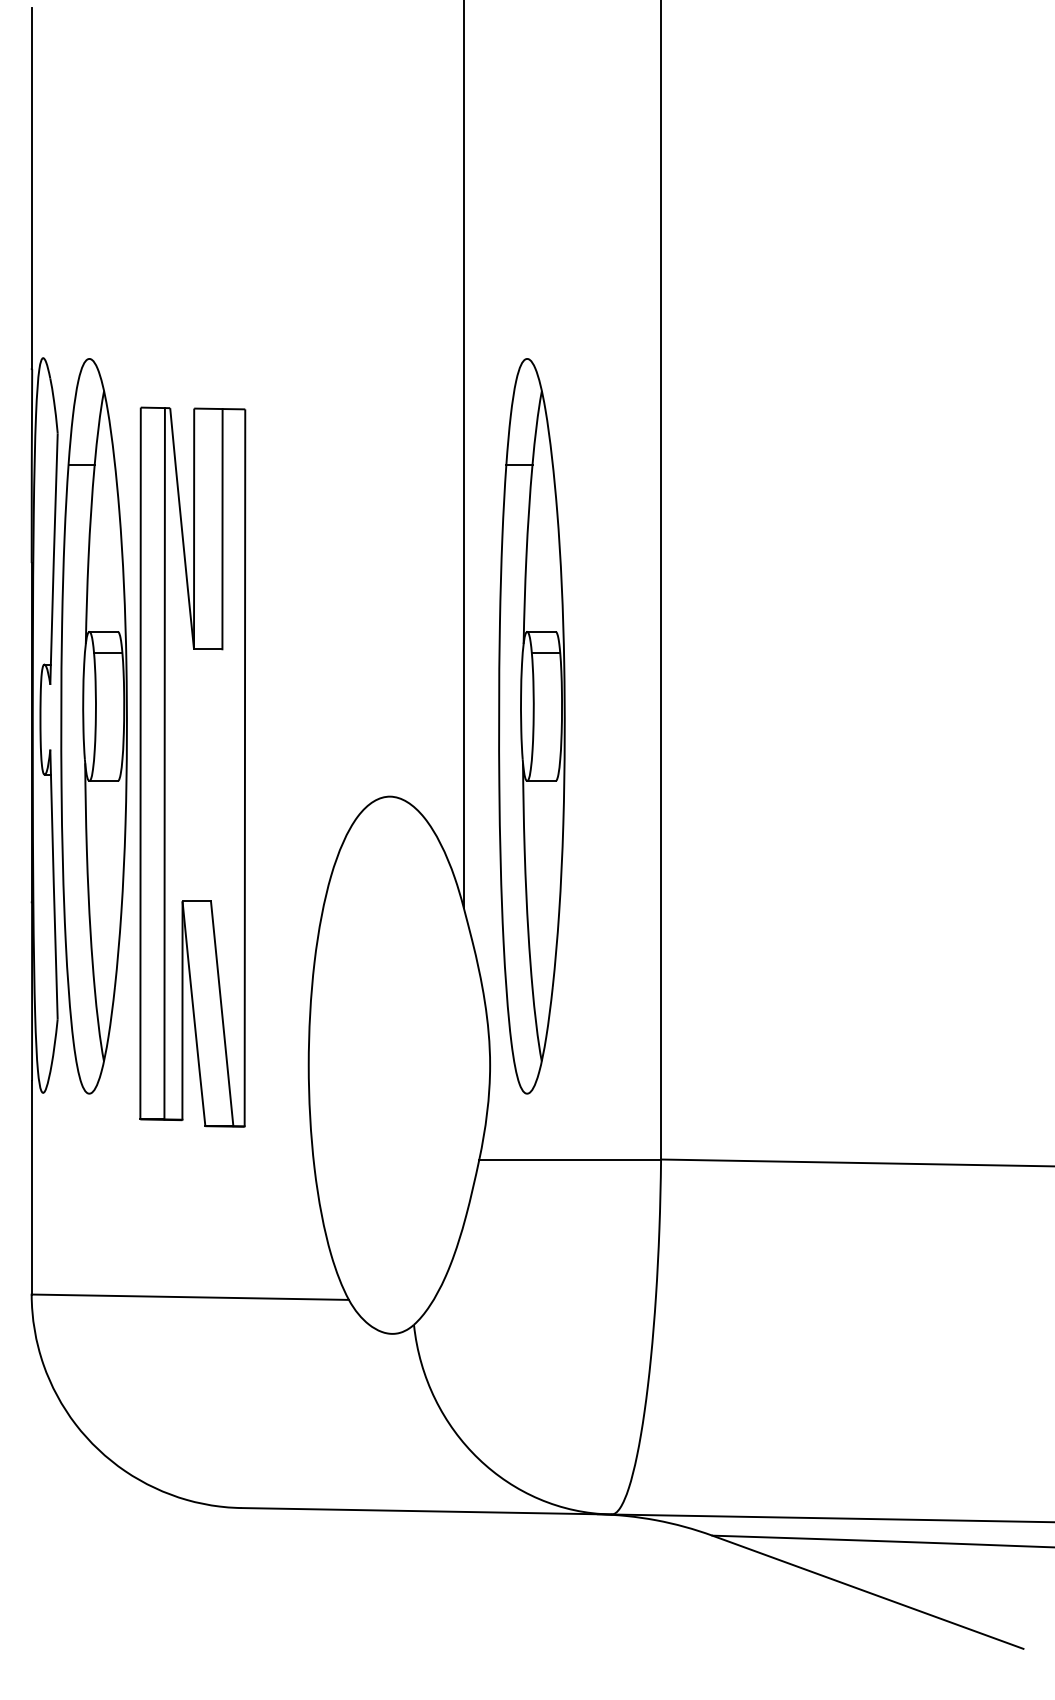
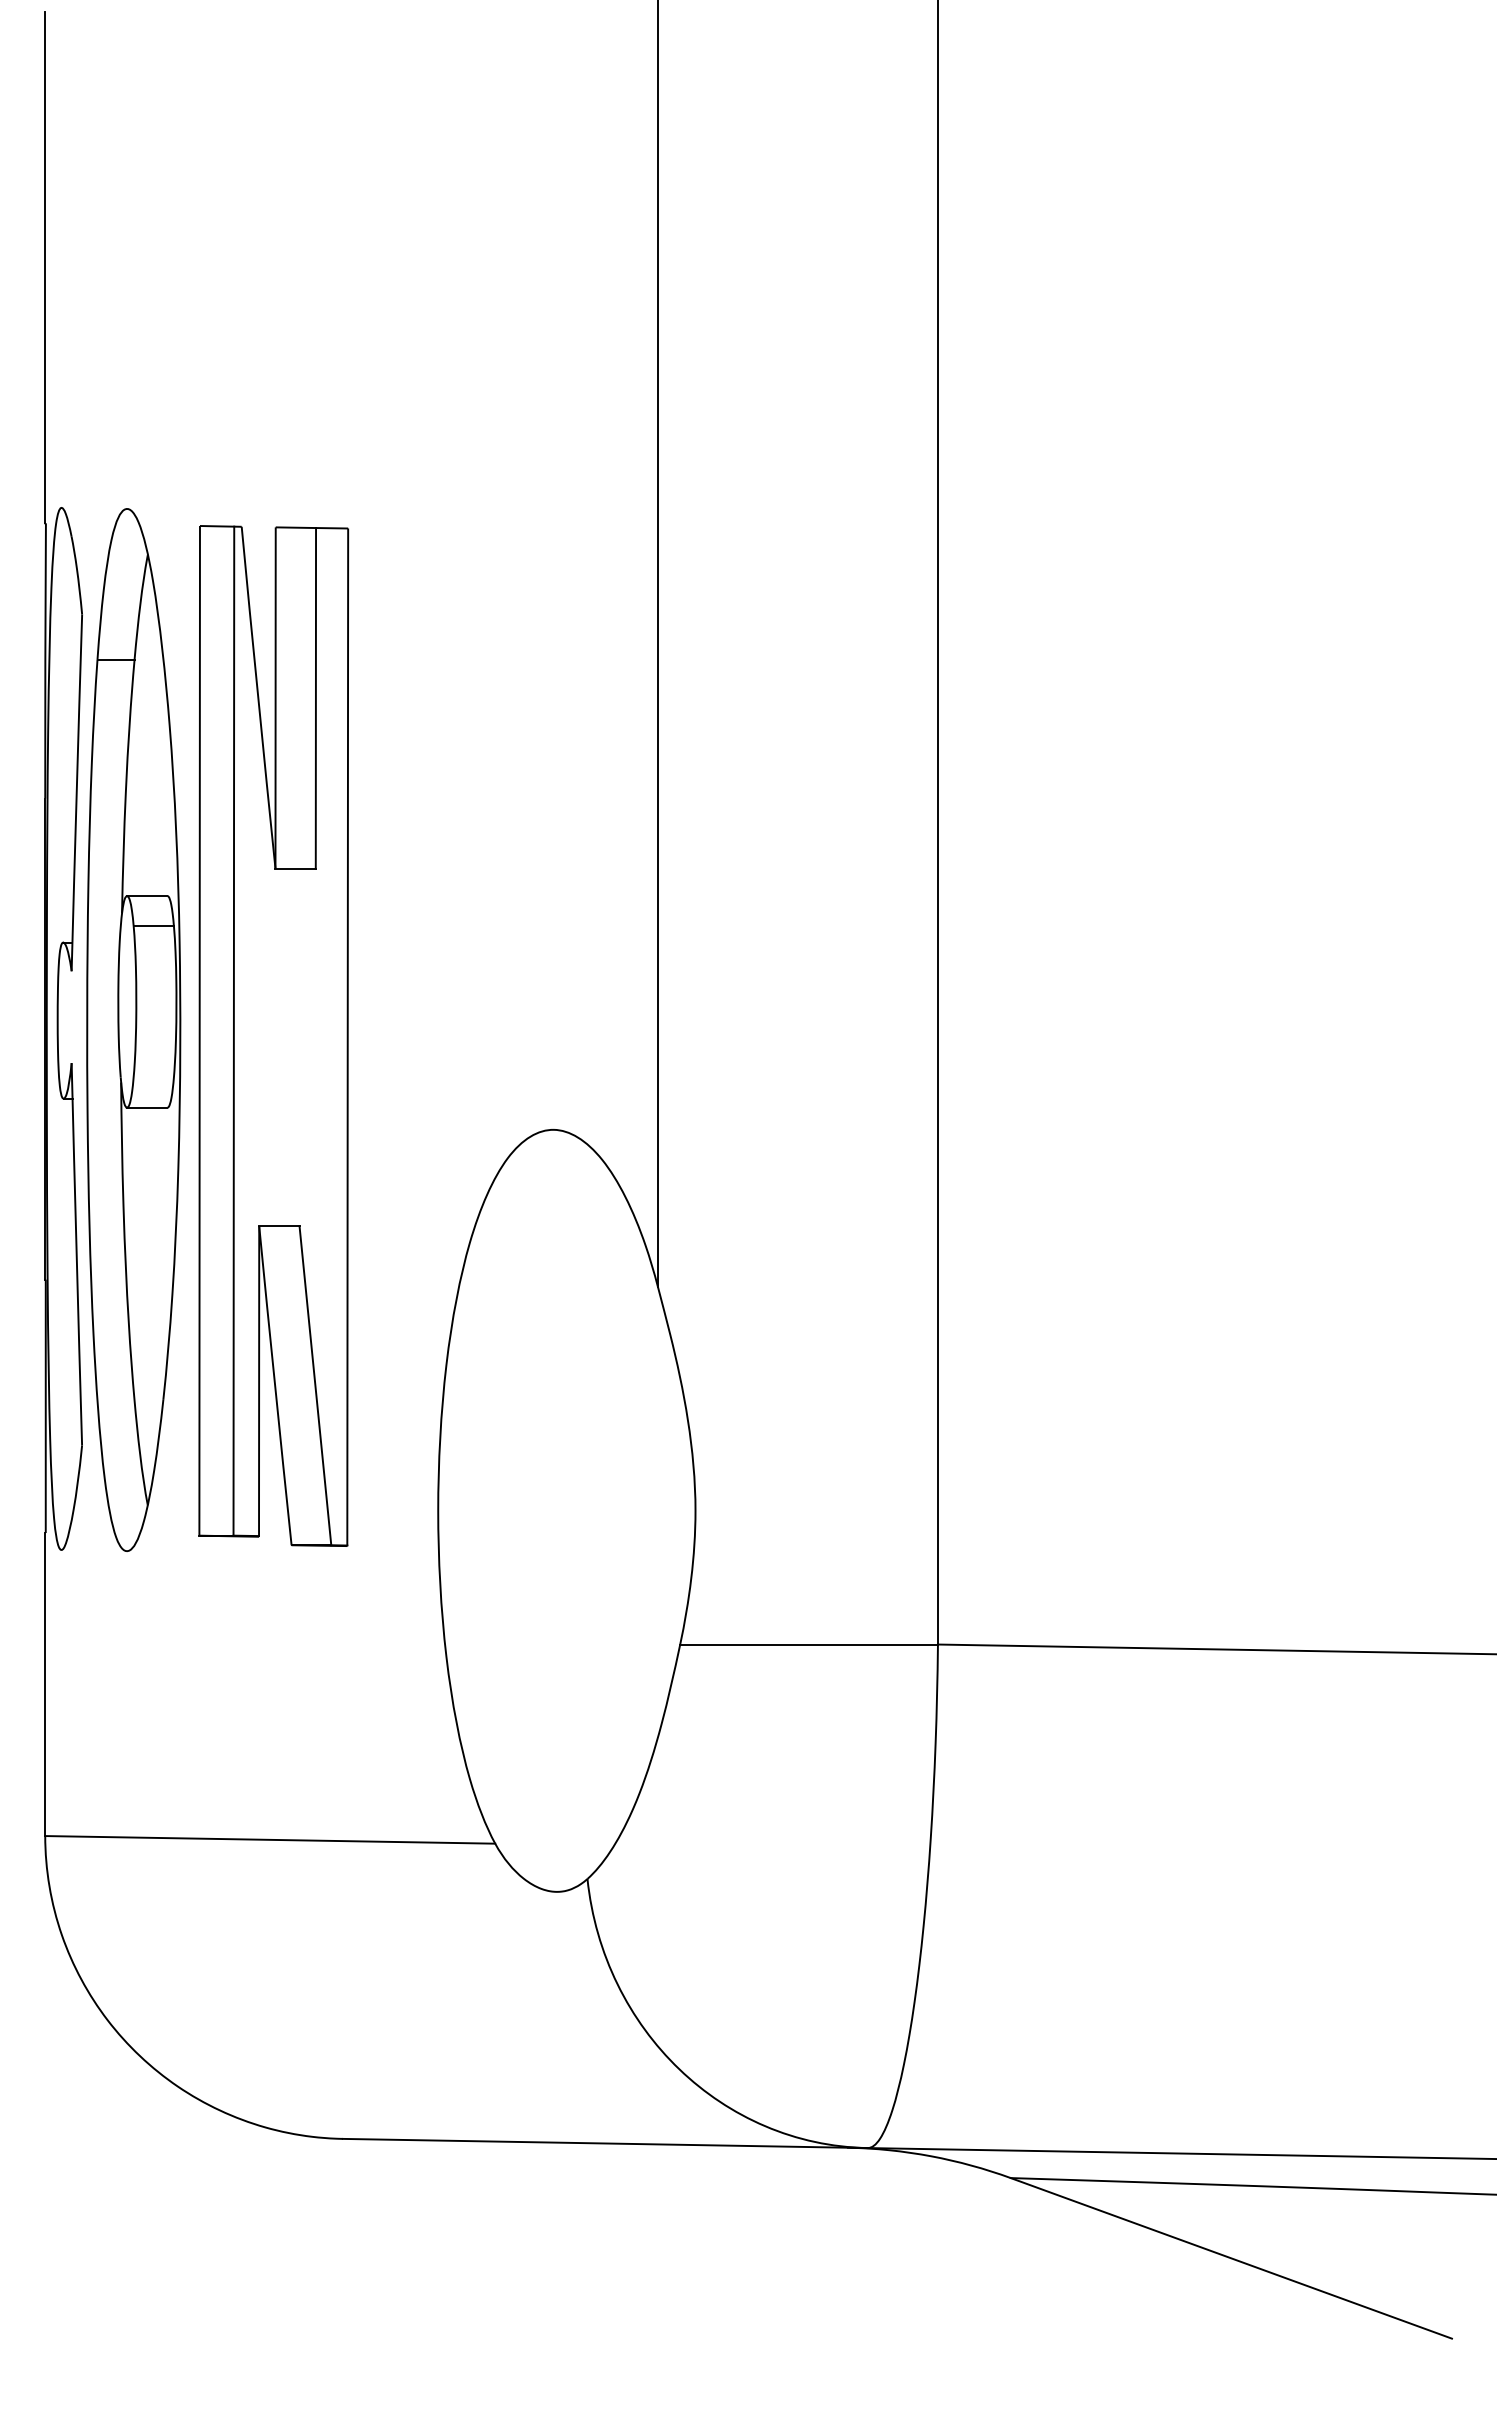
part: (531, 725) -> (754, 1029), removed
part: (192, 766) -> (273, 1035), moved

